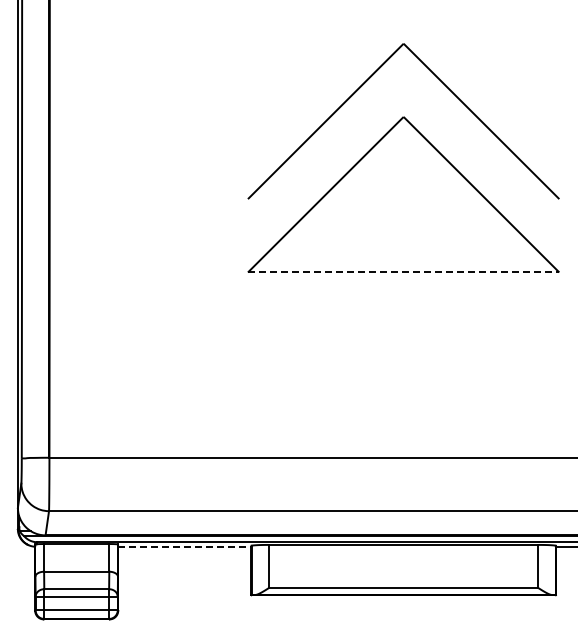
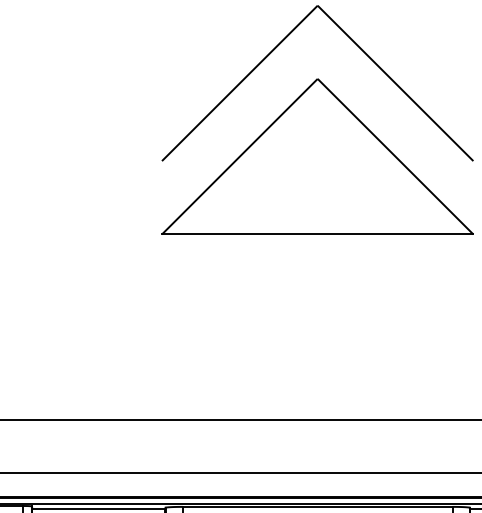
line: (403, 272) -> (317, 234), dashed -> solid
line: (184, 546) -> (98, 508), dashed -> solid

